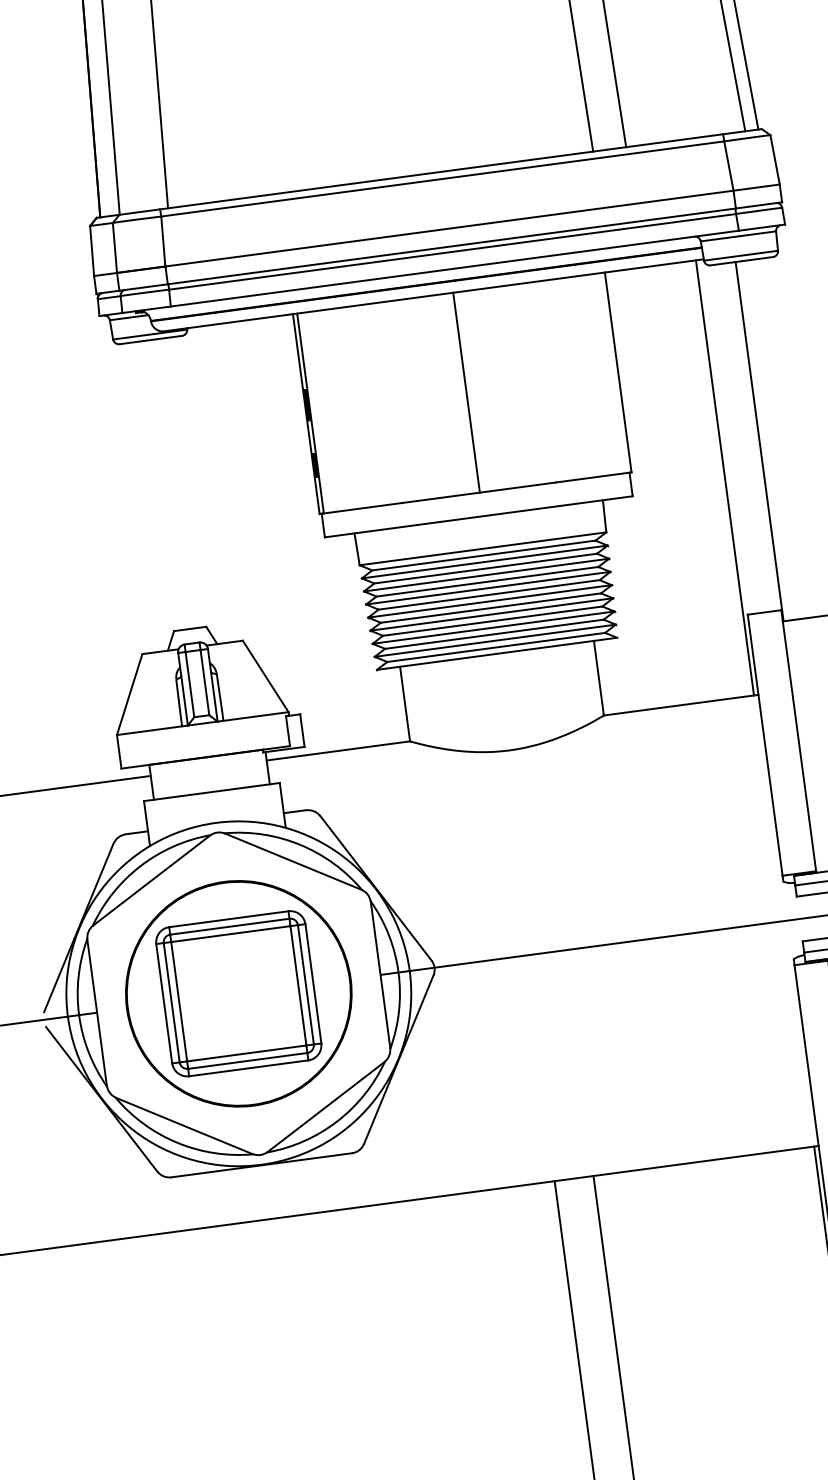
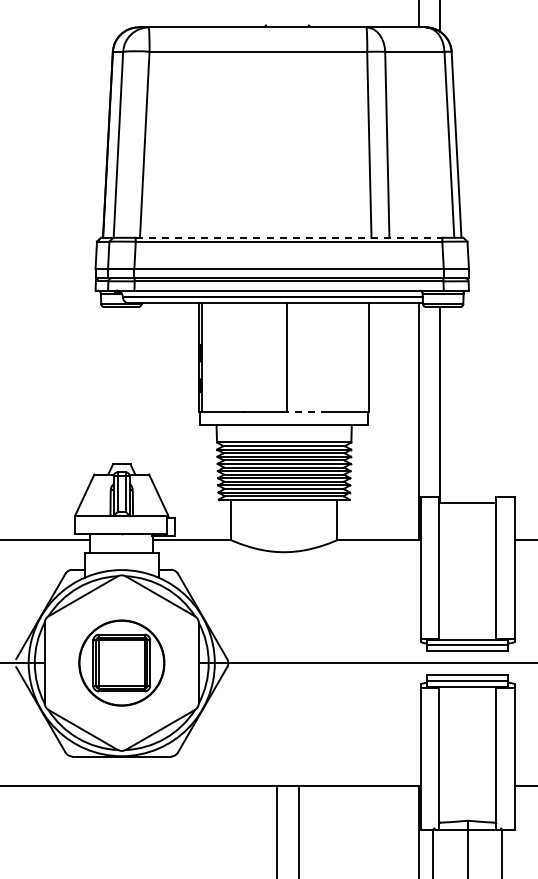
line: (442, 171) -> (289, 237), solid -> dashed
line: (518, 488) -> (307, 412), solid -> dashed
part: (238, 992) -> (121, 662), size x0.7

